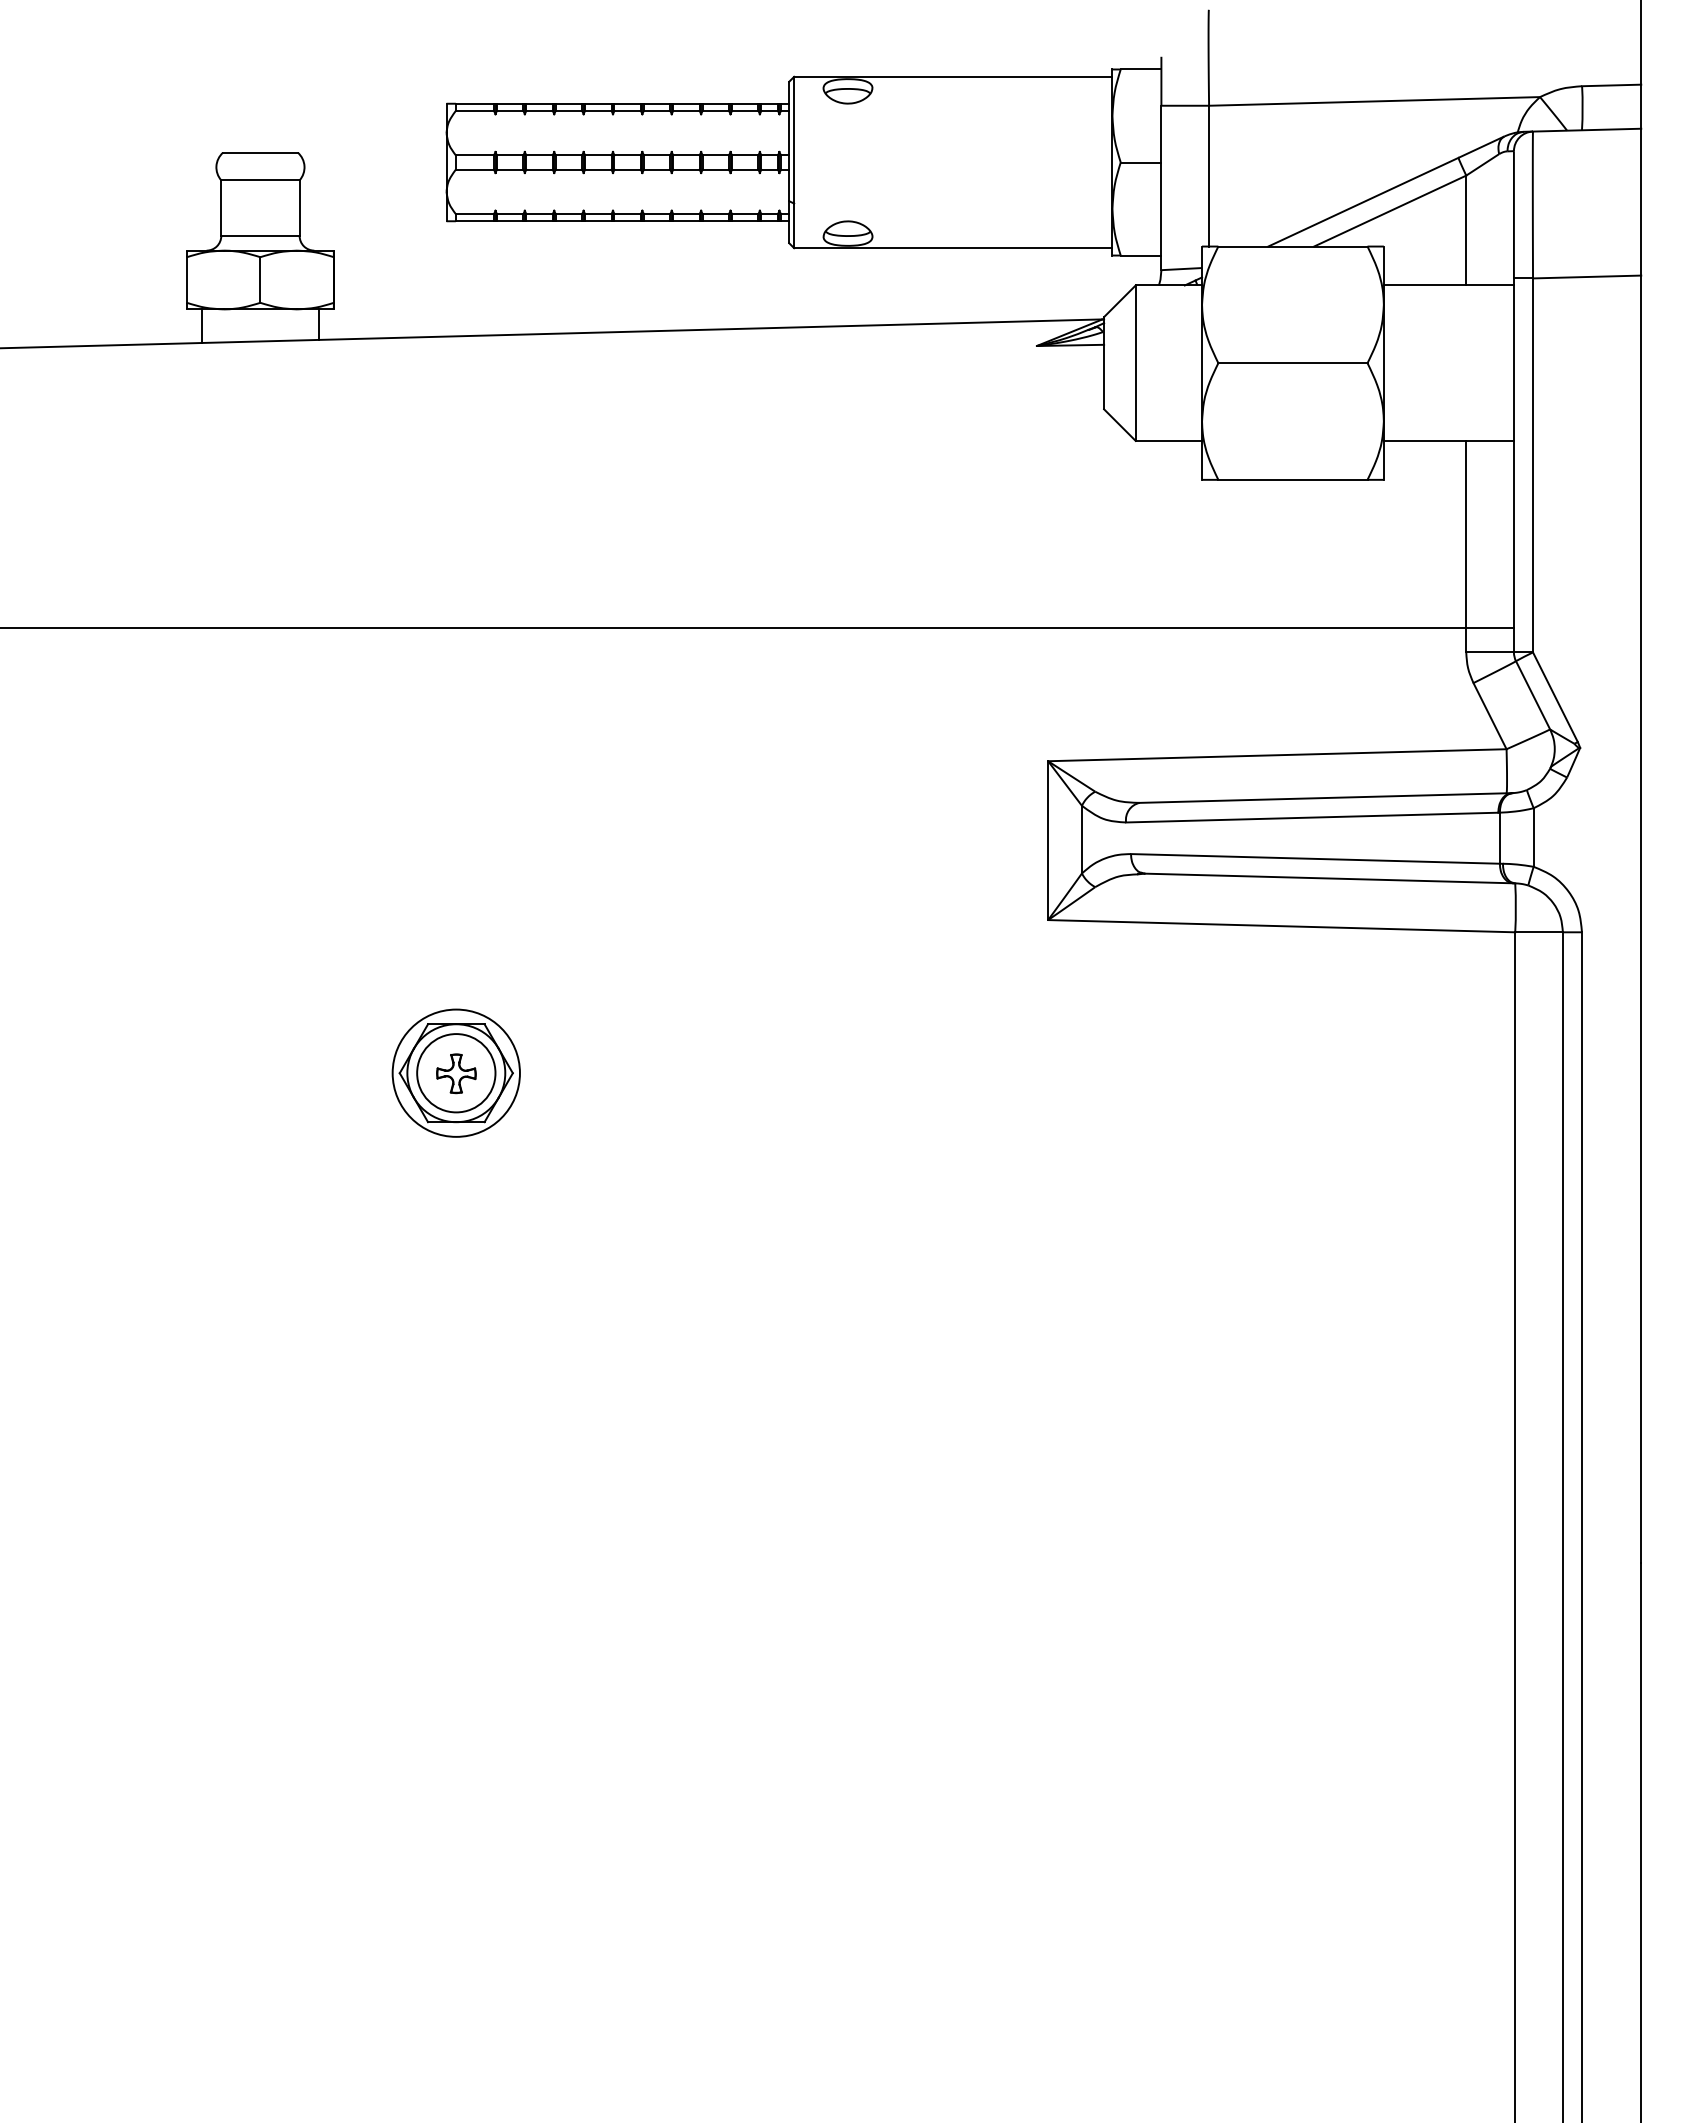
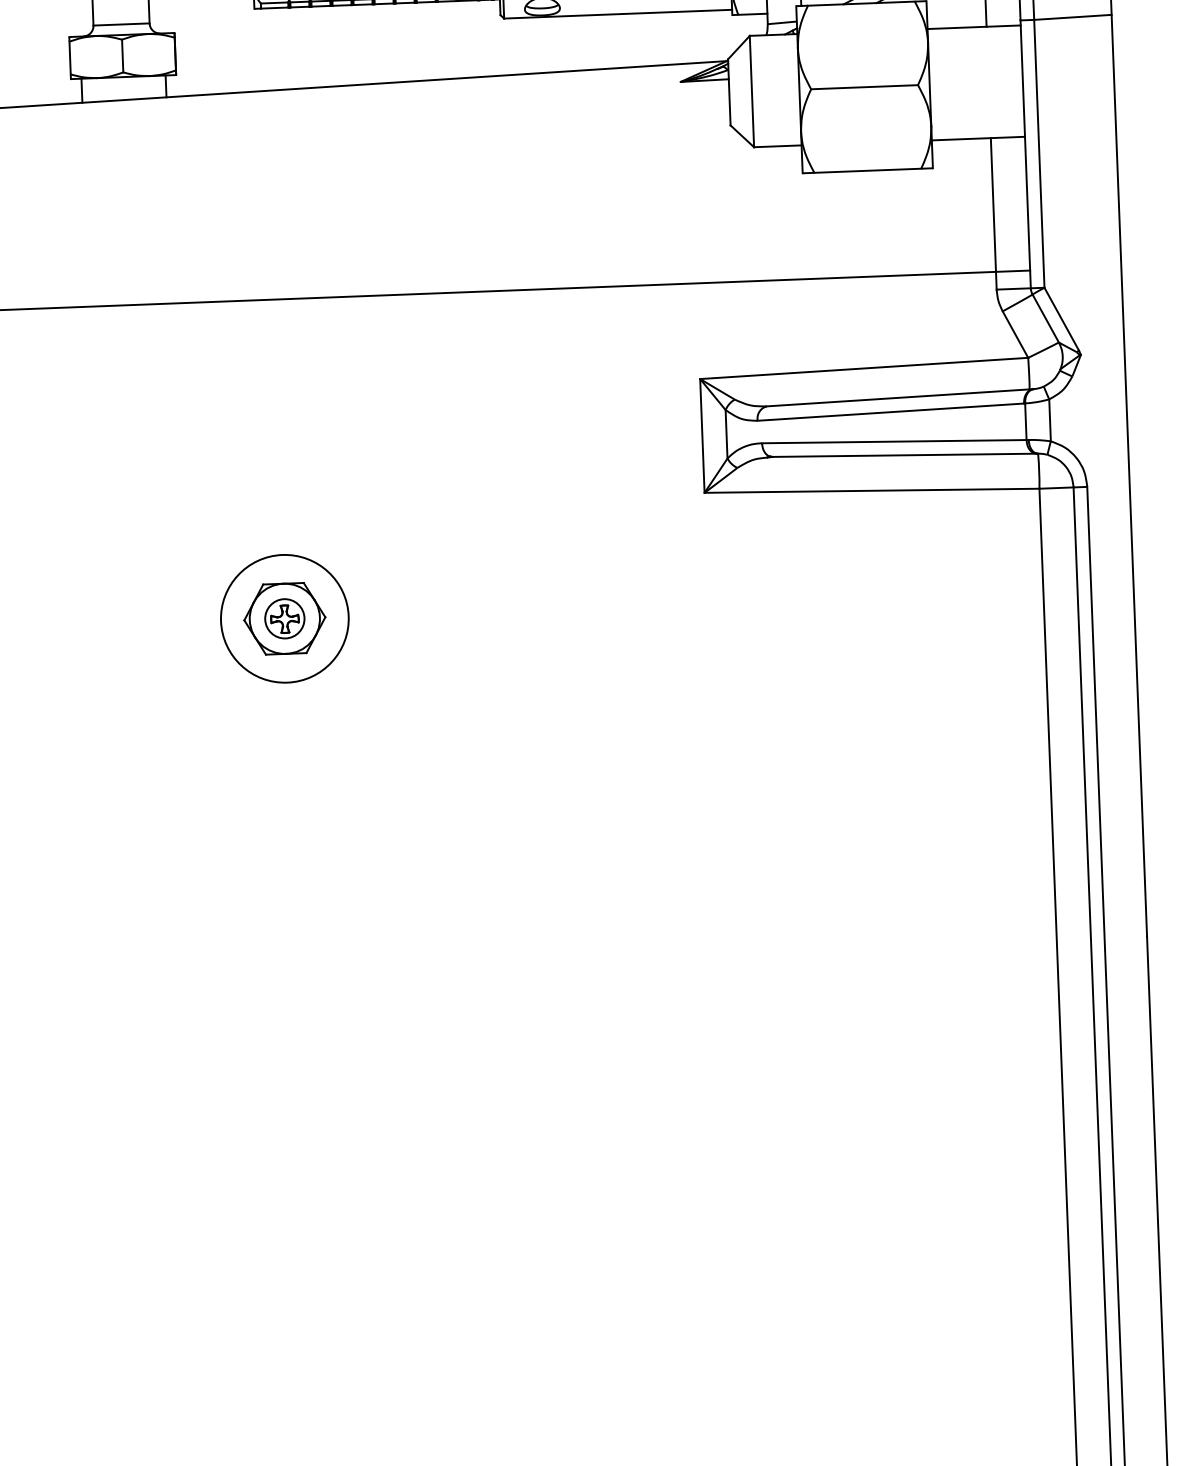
circle: (455, 1072) -> (284, 618), size x1.4
circle: (456, 1073) -> (284, 619), size x0.7

